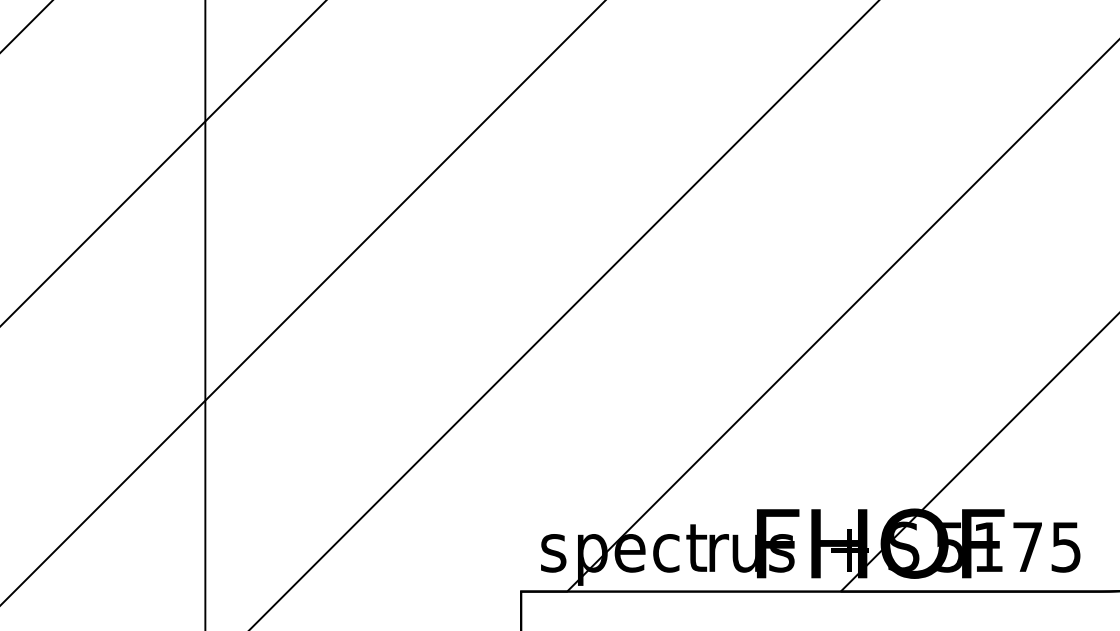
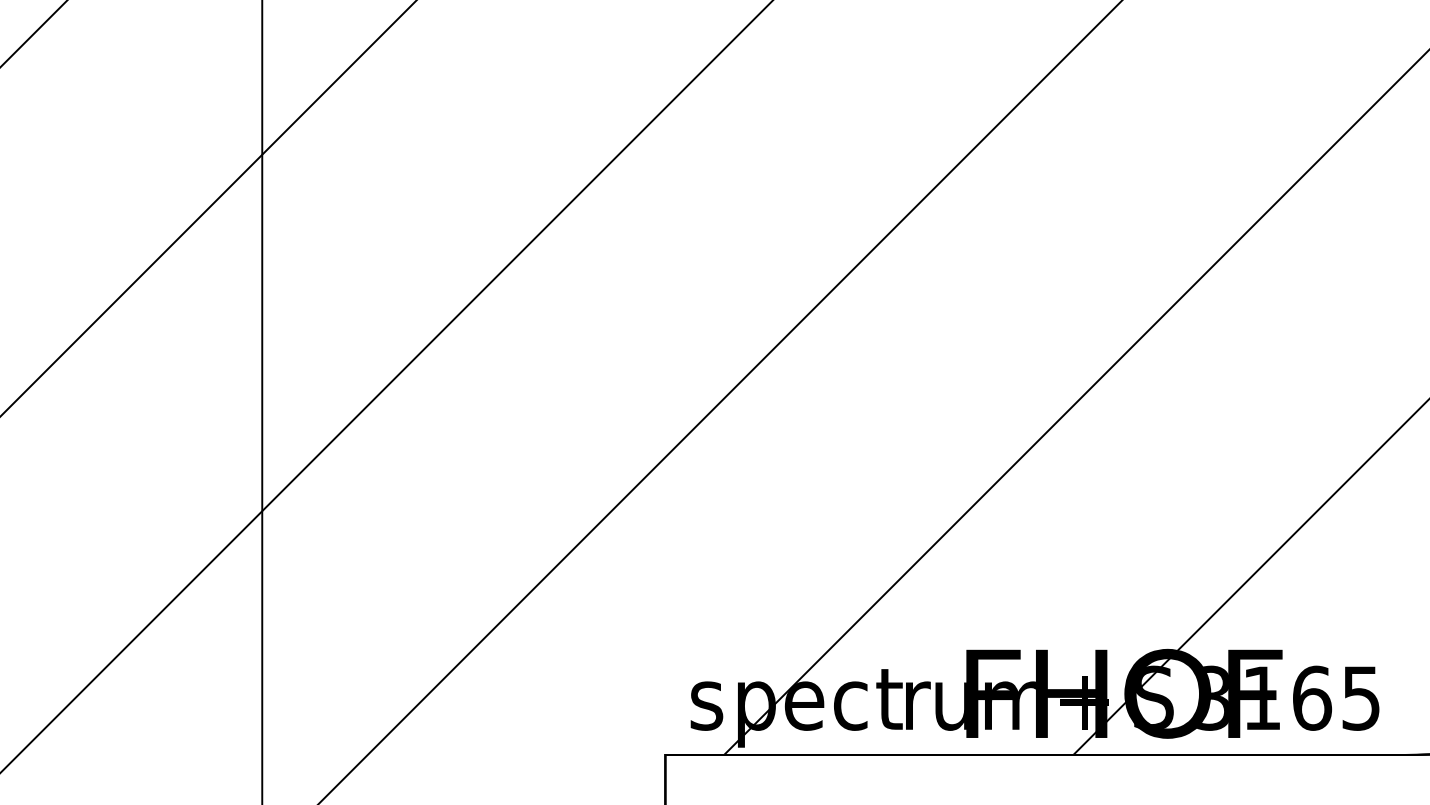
text: (949, 546) -> (1212, 697), 5 -> 3
text: (1028, 546) -> (1312, 697), 7 -> 6
text: (789, 552) -> (1008, 705), s -> m

